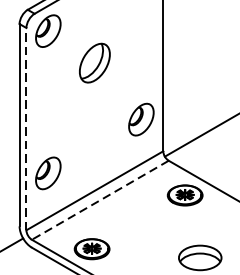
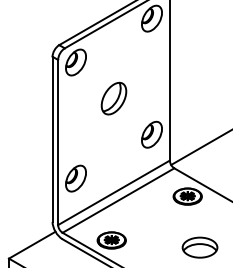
part: (94, 62) -> (113, 98), moved
line: (26, 129) -> (58, 142), dashed -> solid
line: (100, 200) -> (118, 200), dashed -> solid

